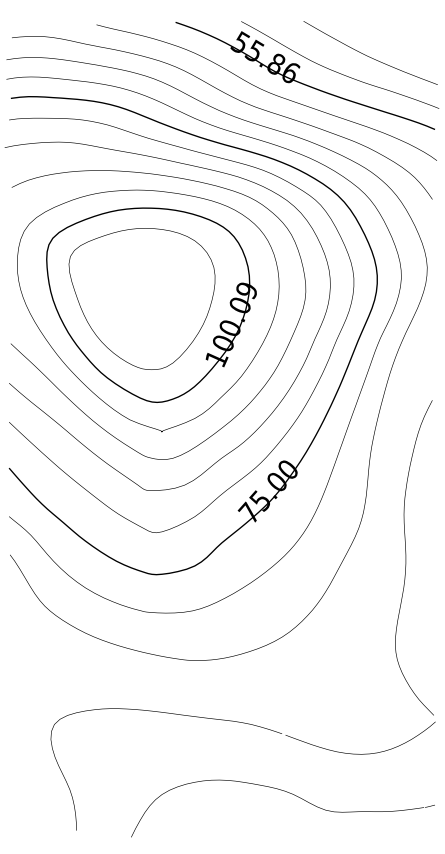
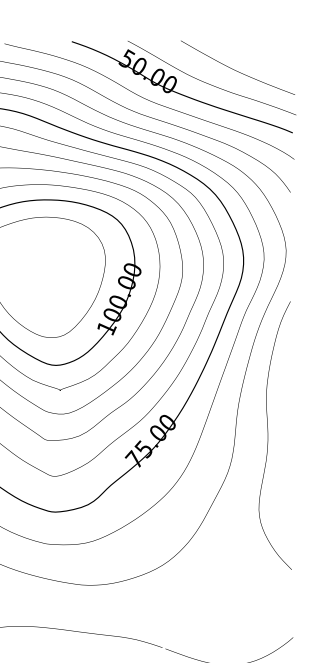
text: (272, 61) -> (154, 75), 55.86 -> 50.00
text: (246, 290) -> (132, 270), 100.09 -> 100.00
curve: (406, 557) -> (268, 435), moved

